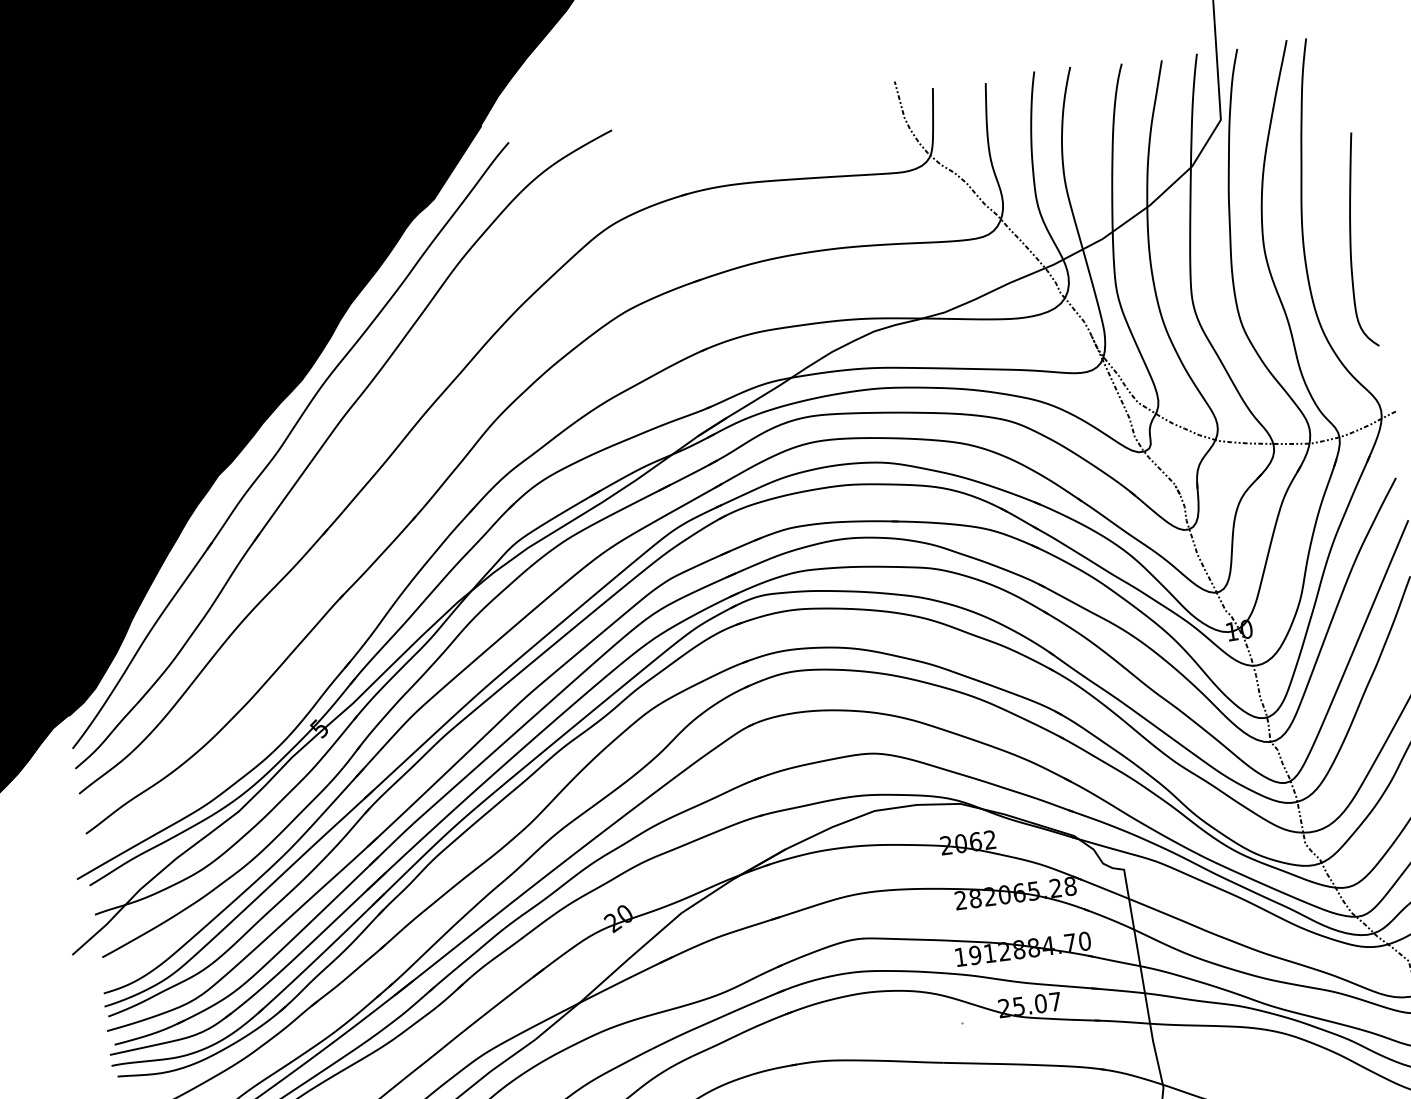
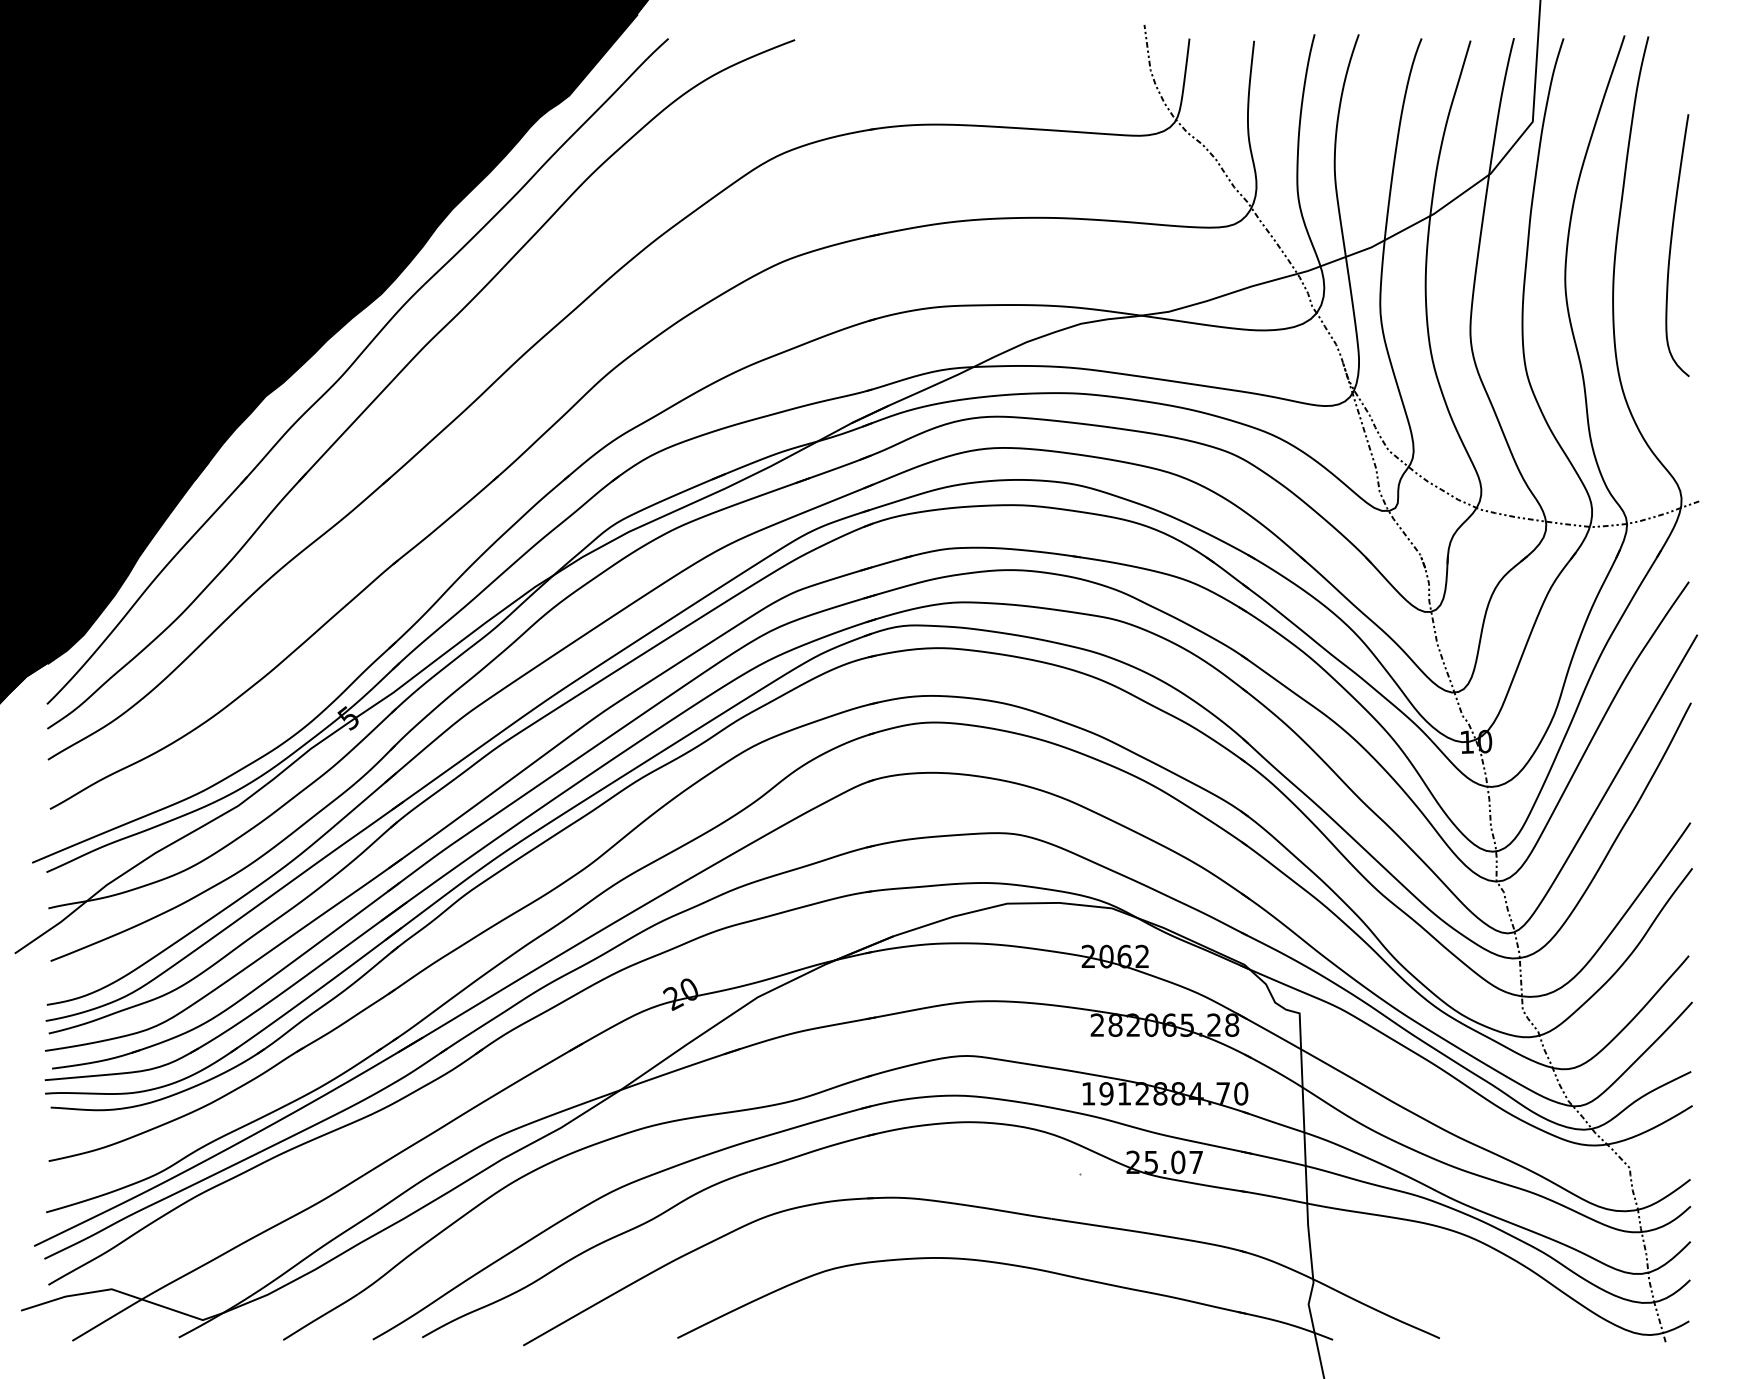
curve: (1351, 241) -> (1671, 245), moved

